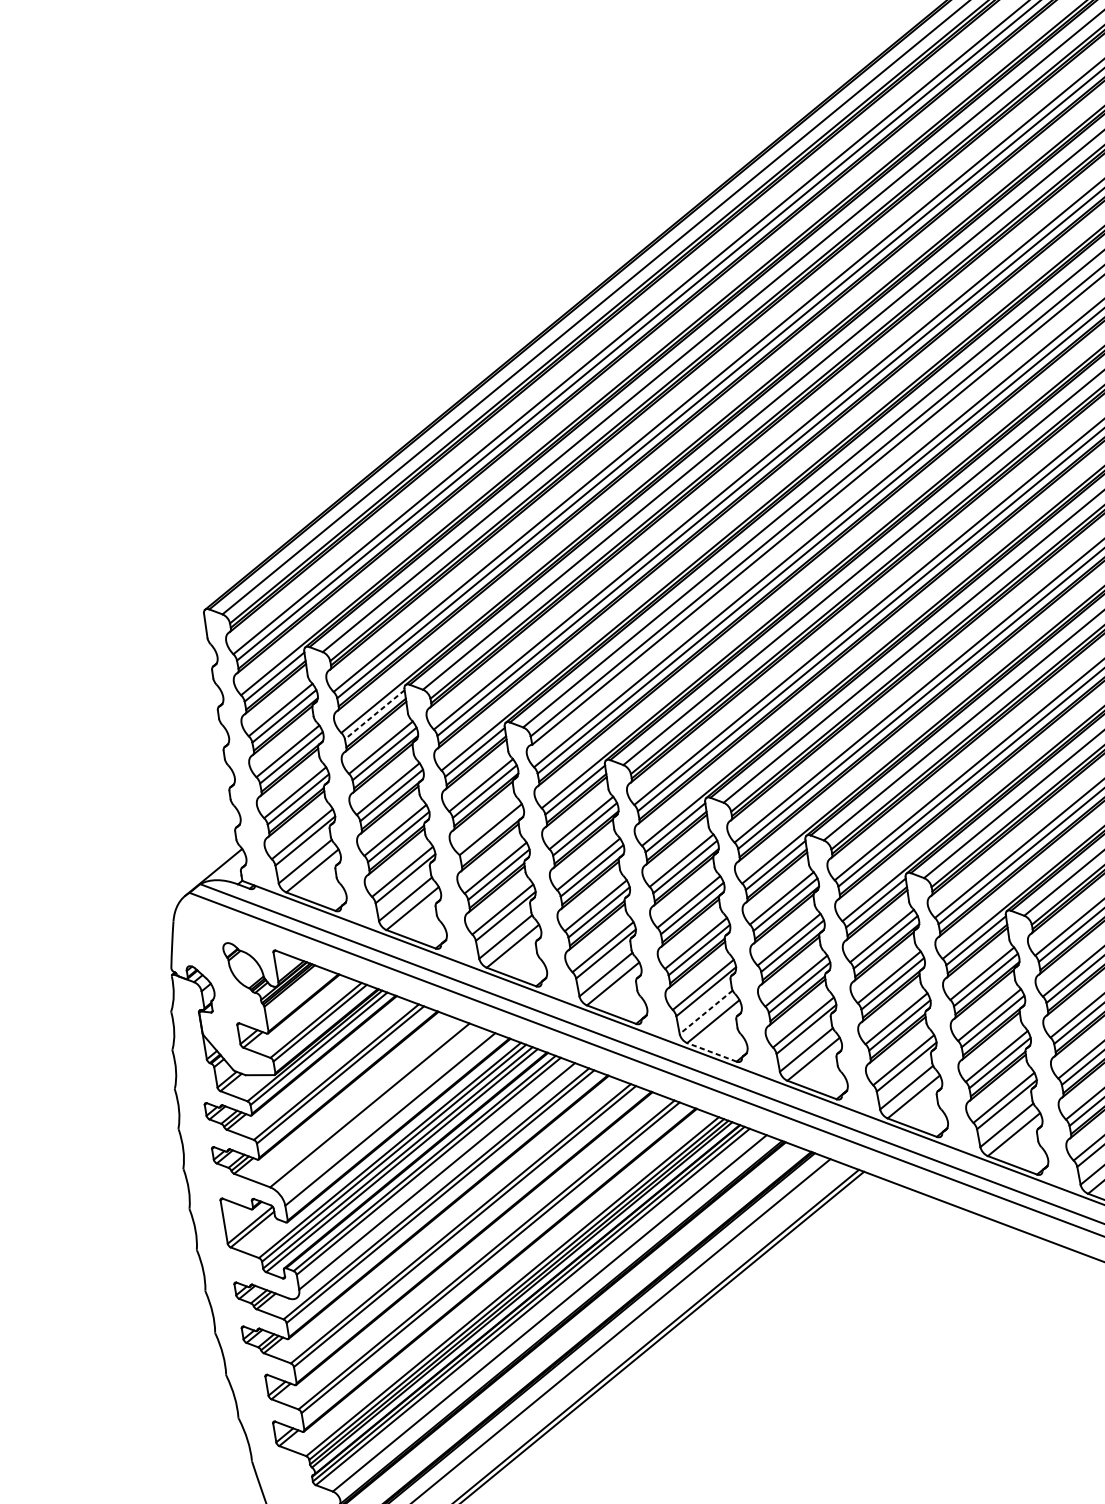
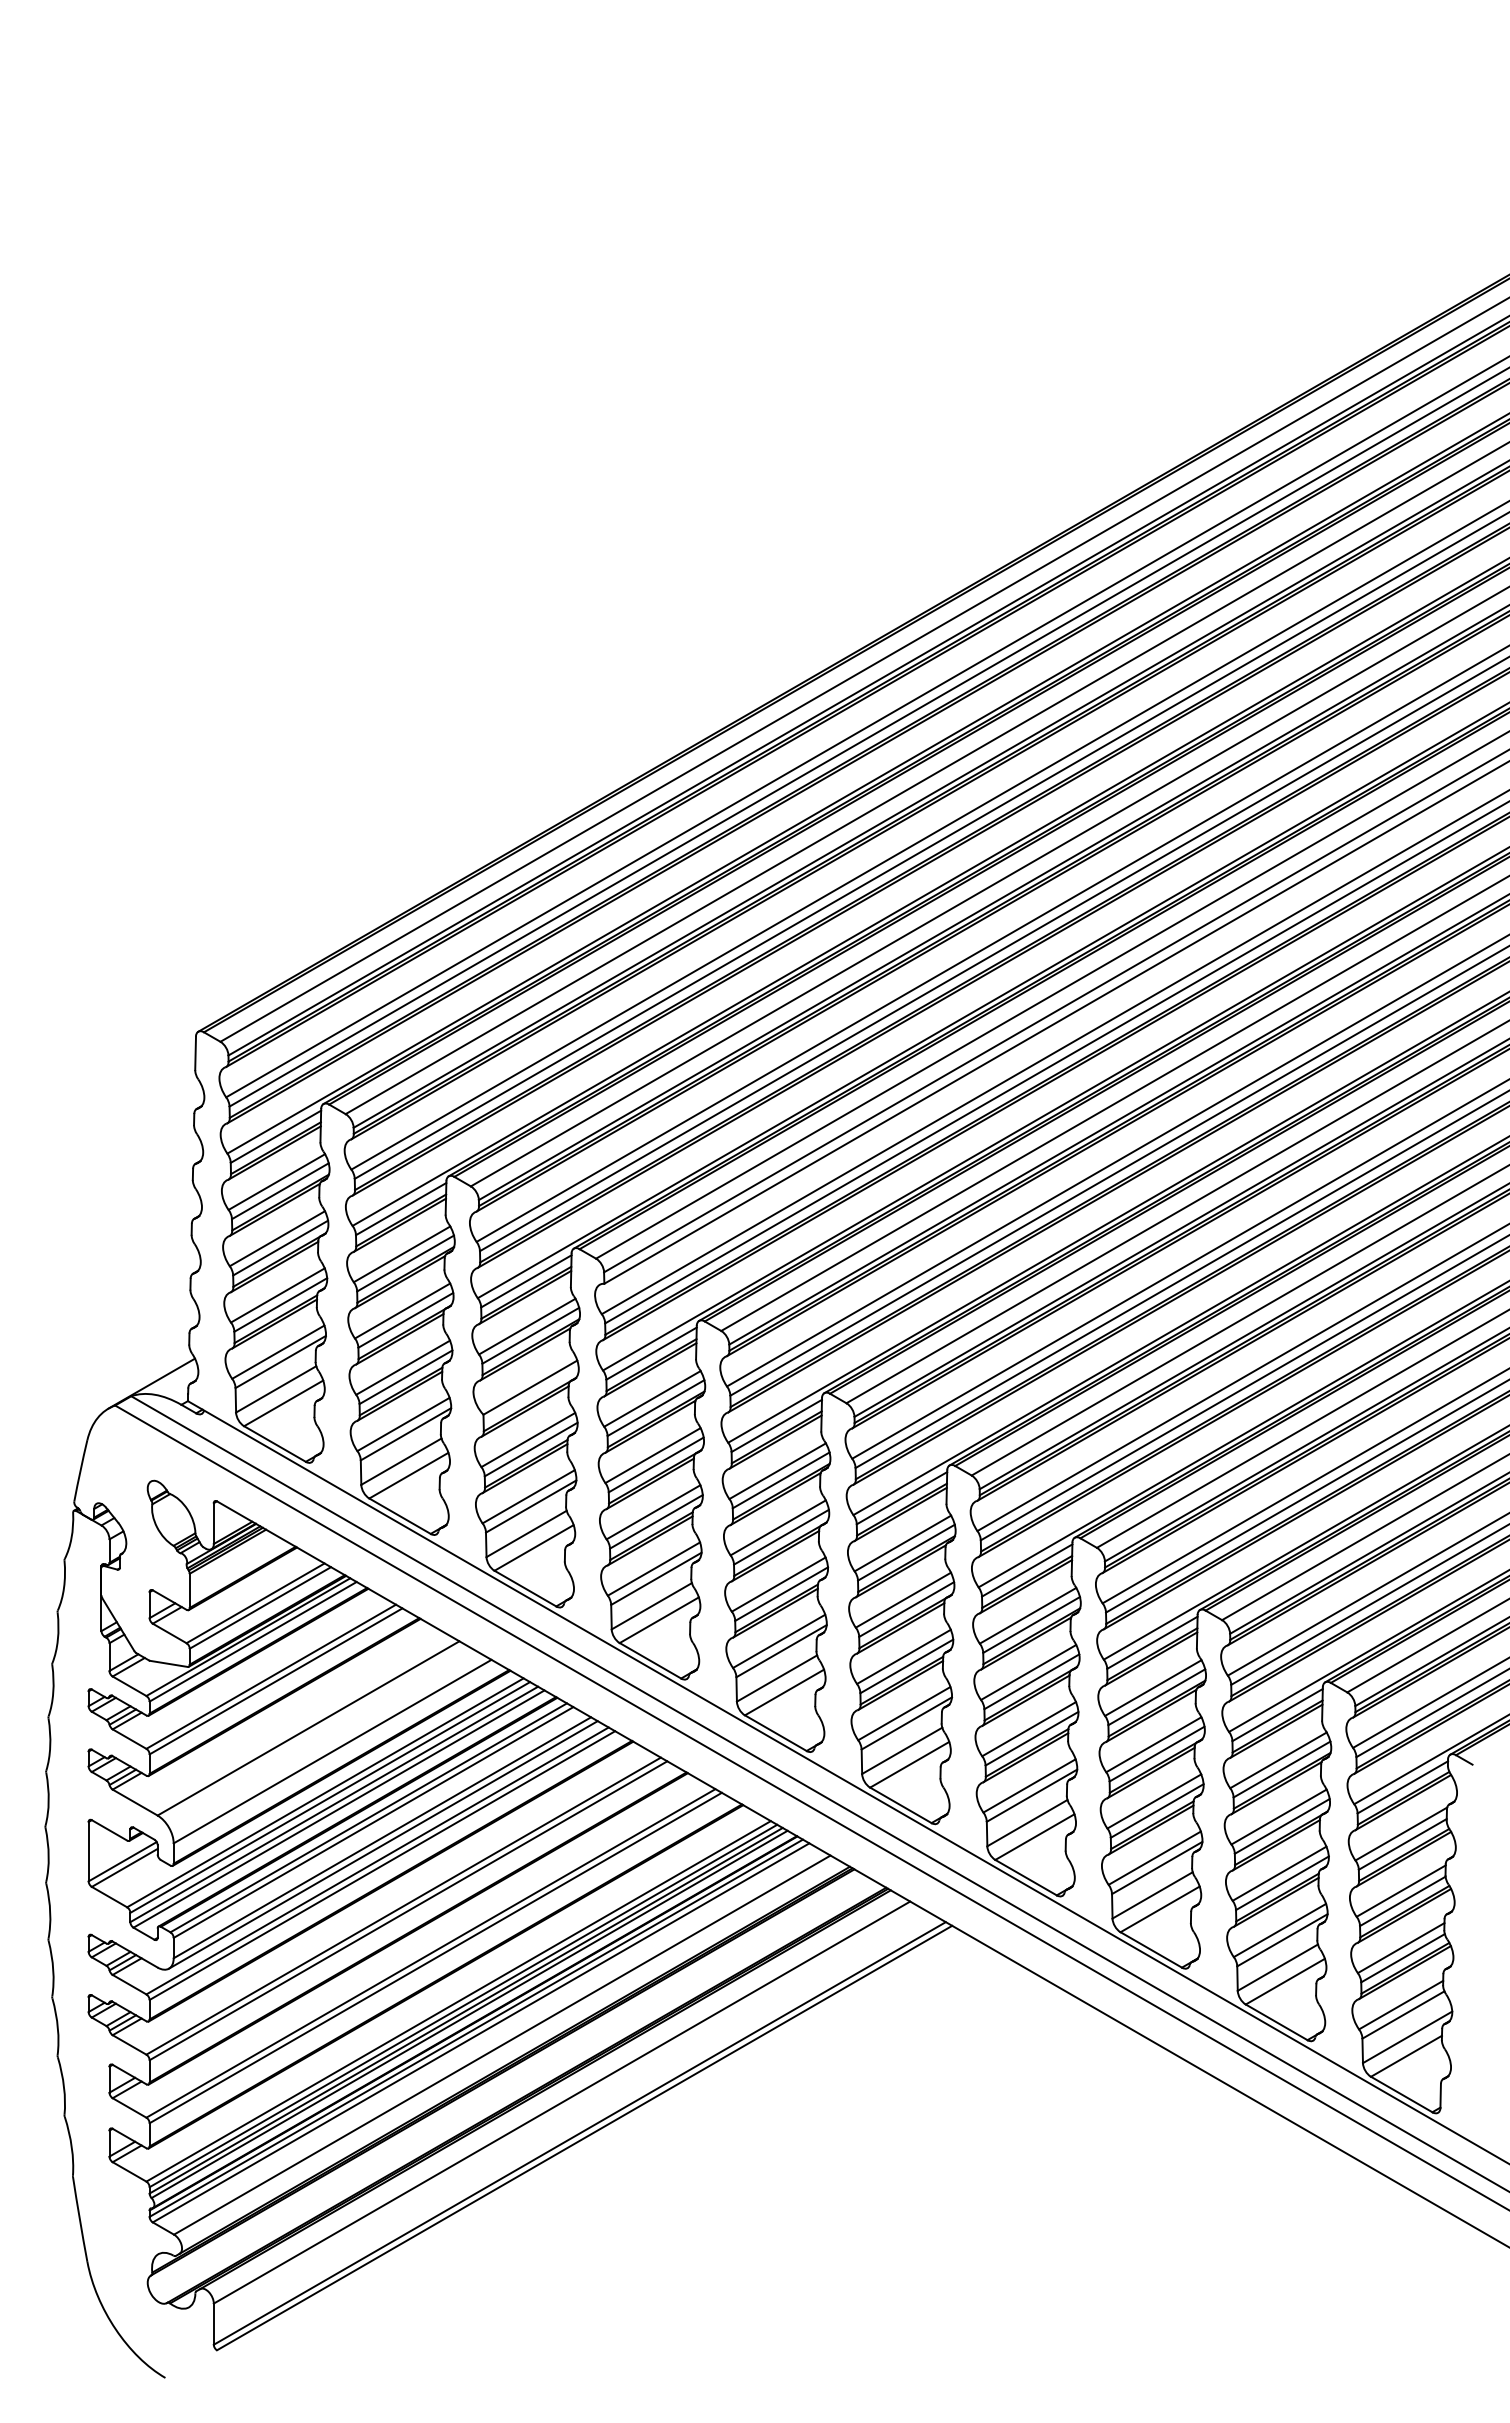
line: (374, 715) -> (400, 1209), dashed -> solid
line: (705, 1012) -> (776, 1678), dashed -> solid
line: (711, 1052) -> (775, 1733), dashed -> solid
line: (438, 1181) -> (382, 1844), added

